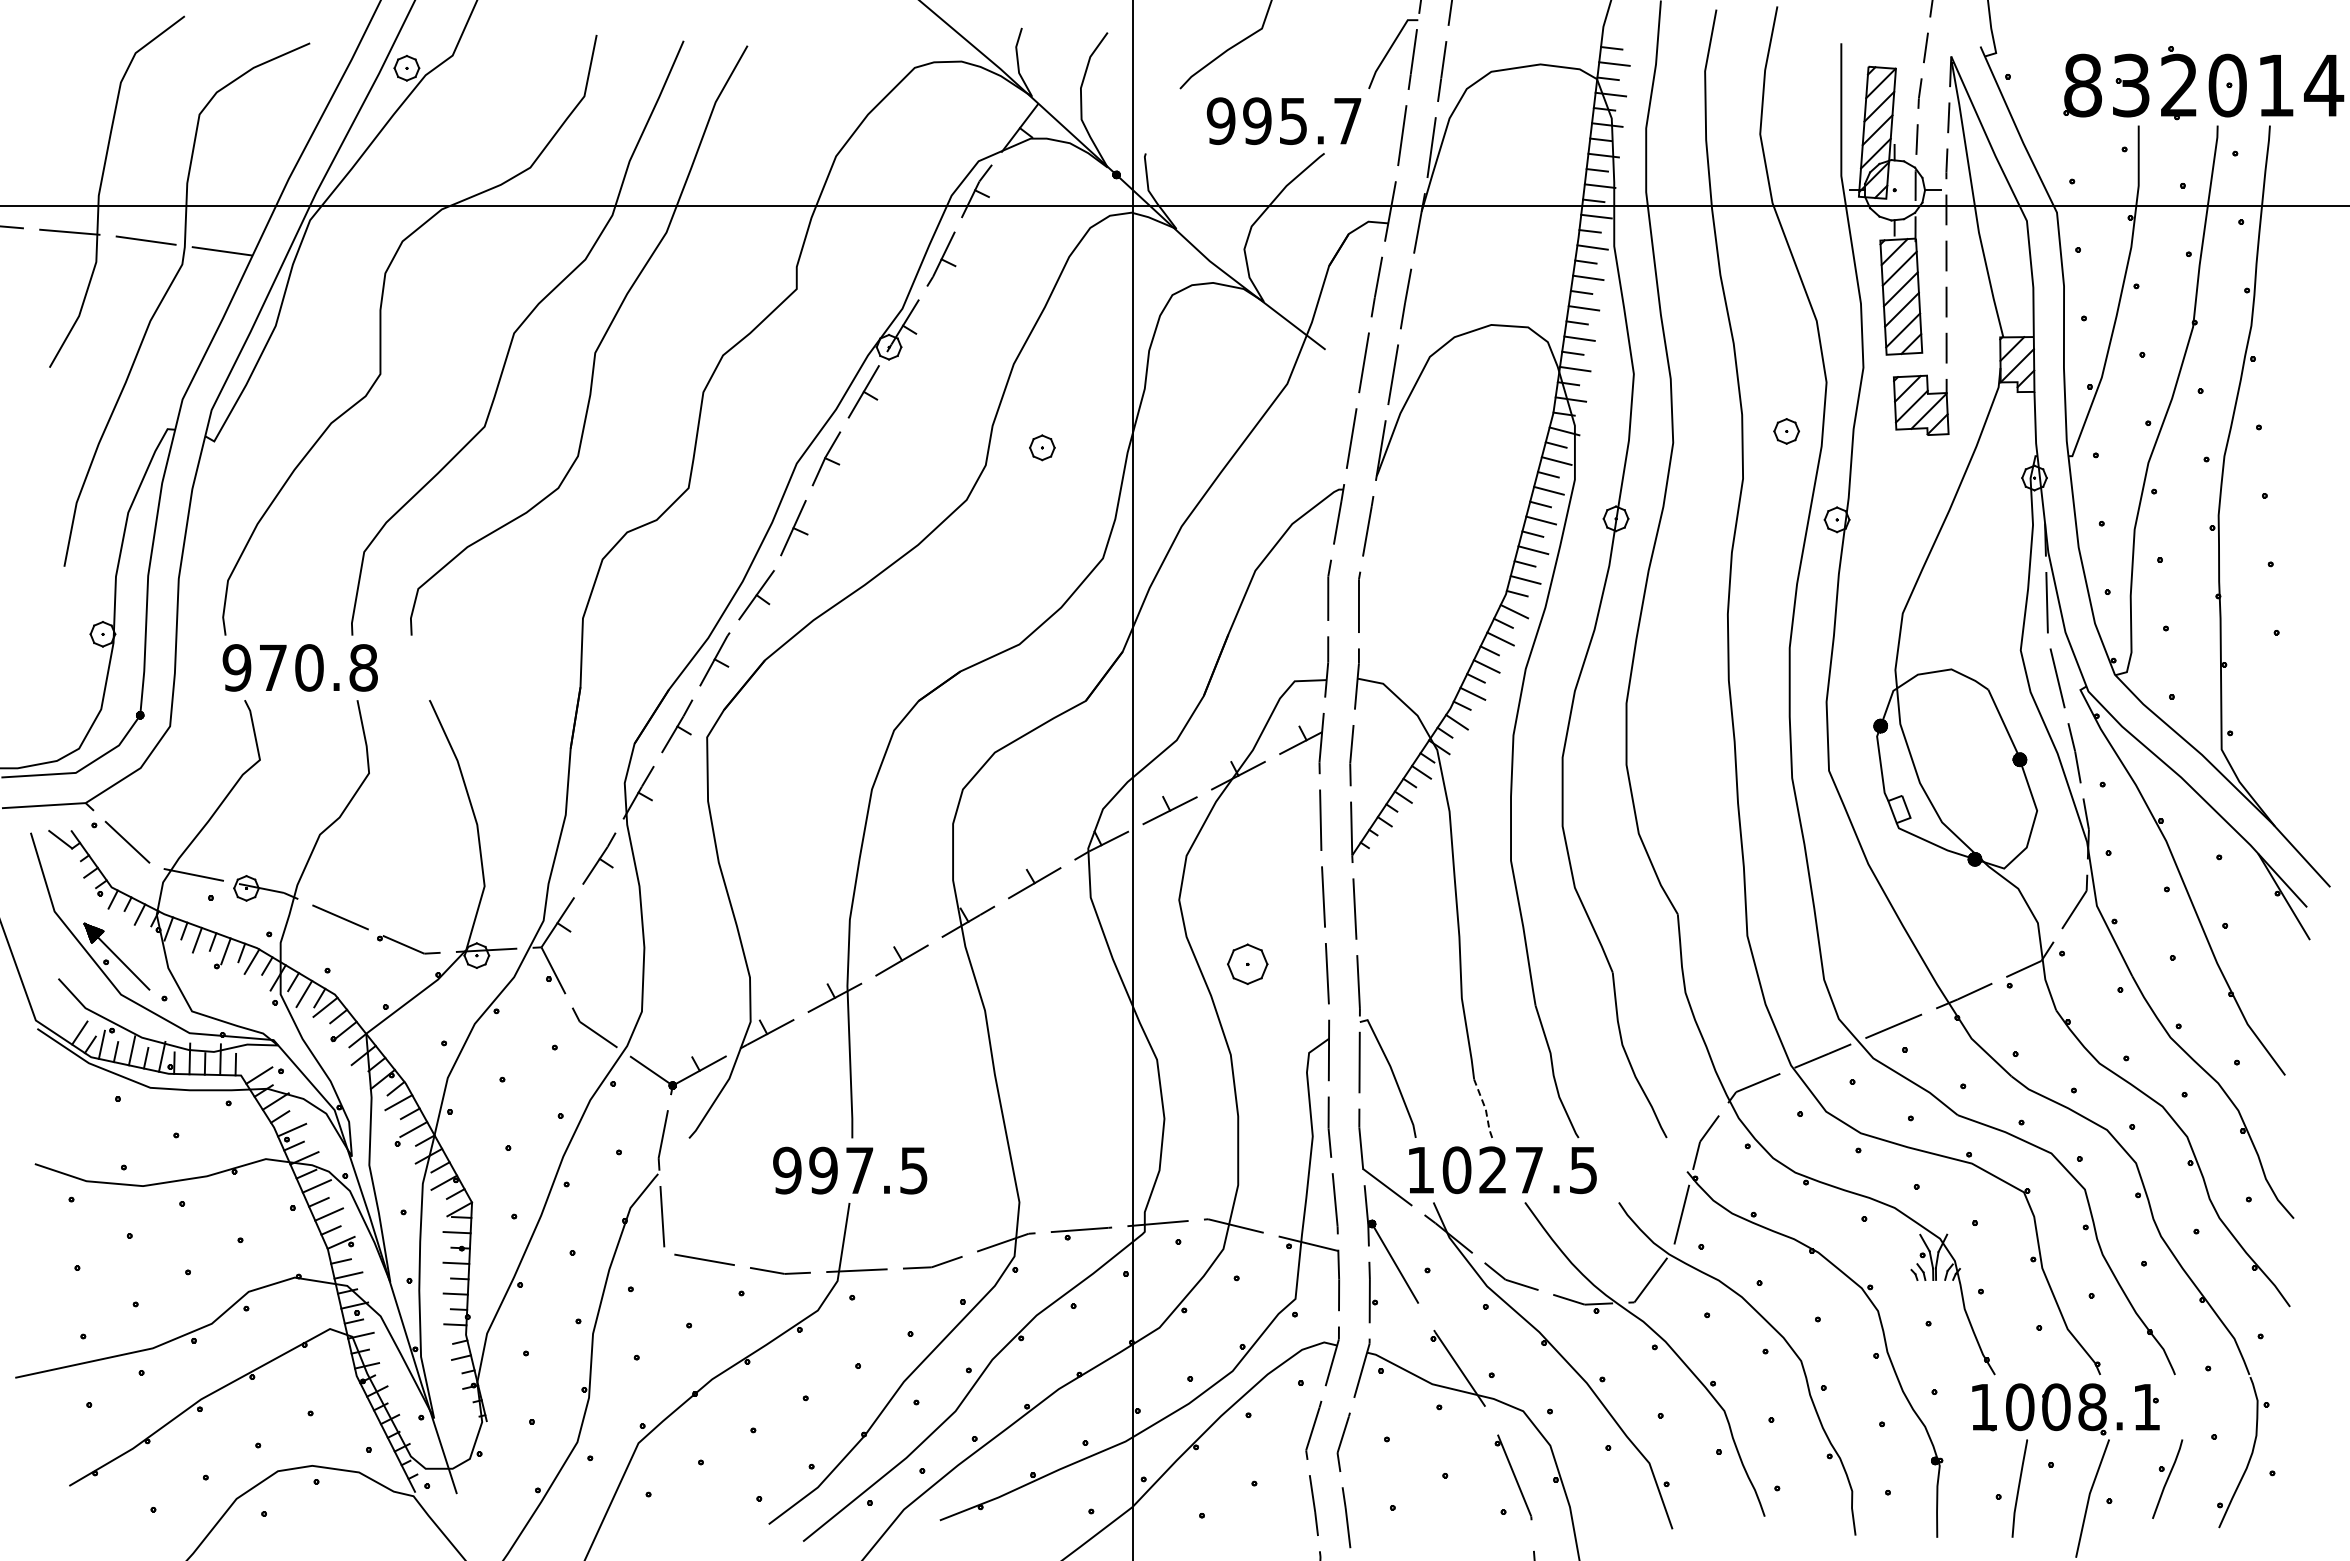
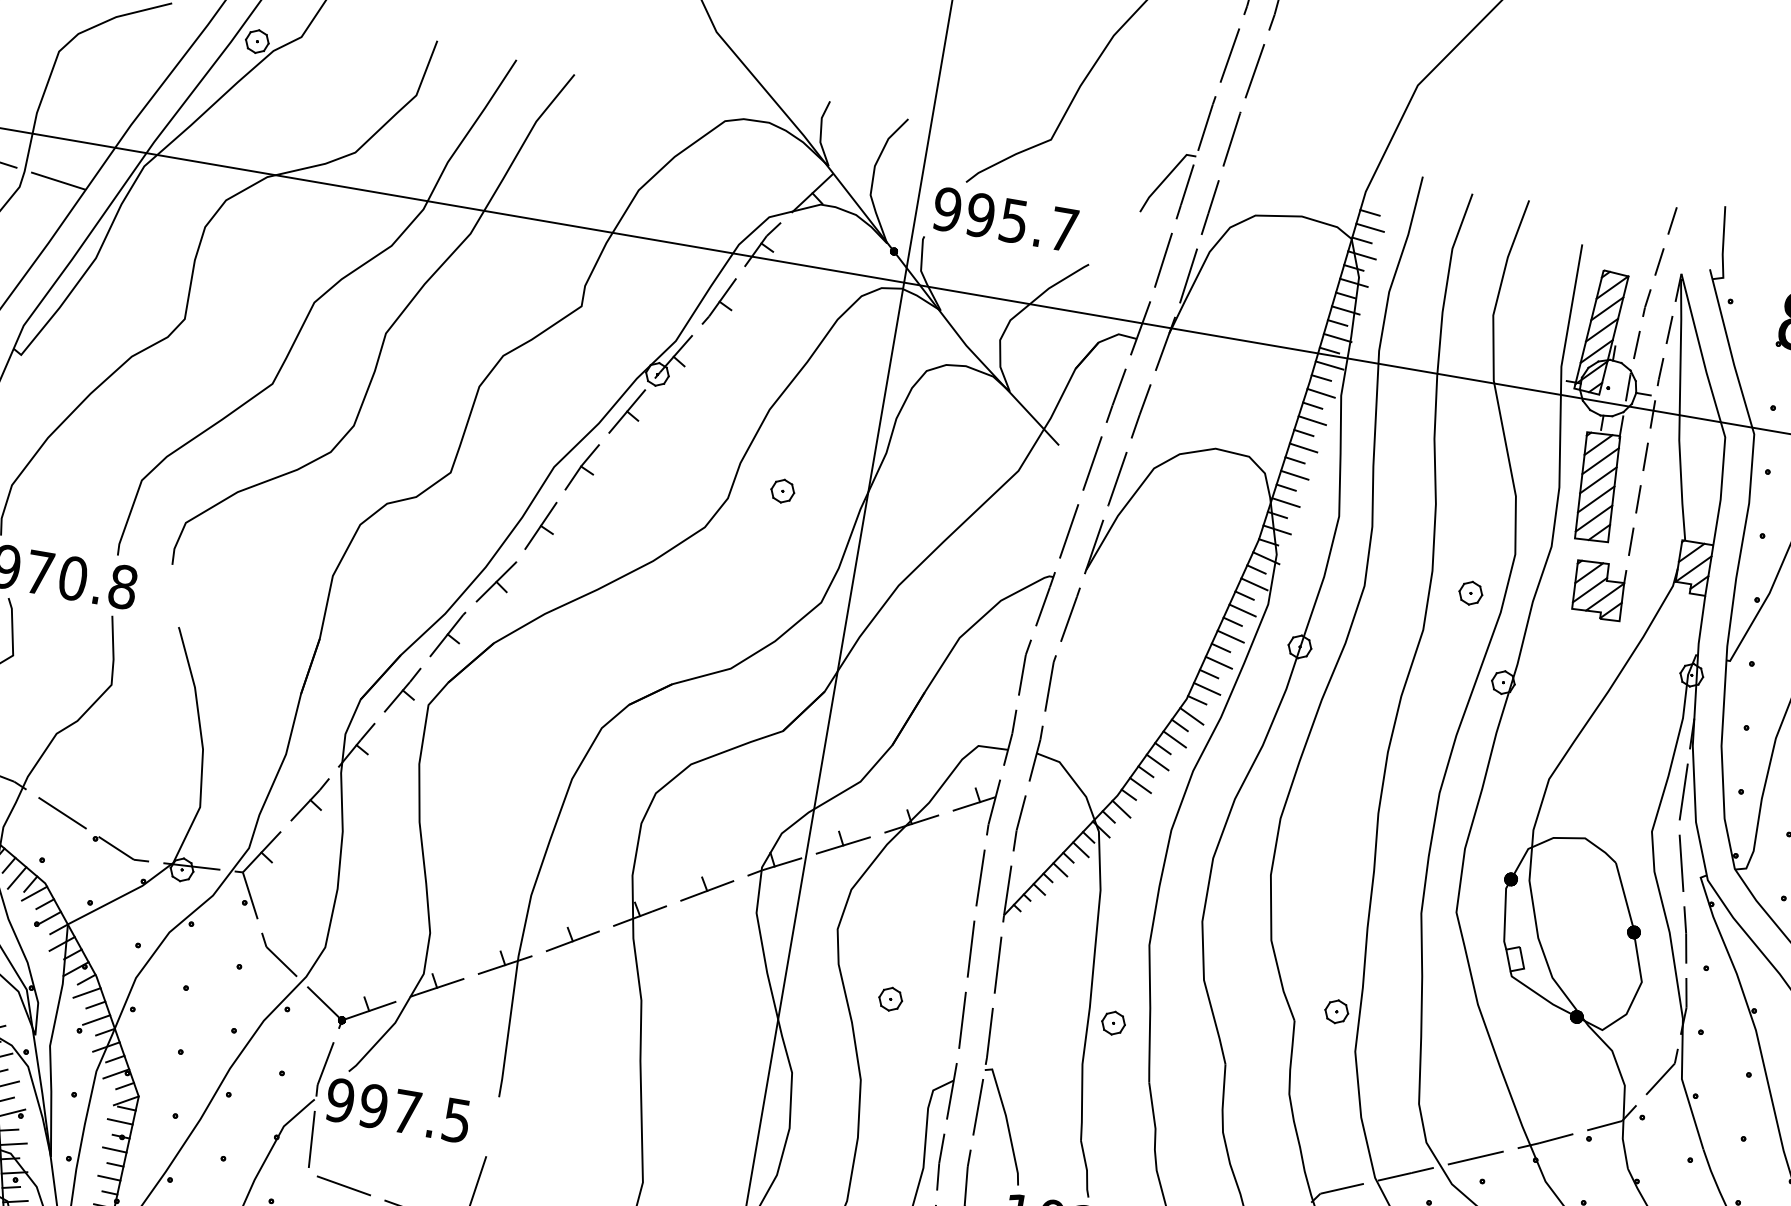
text: (1283, 120) -> (1004, 218), moved
part: (1720, 896) -> (1336, 1011), added
part: (1486, 949) -> (1112, 1023), added
part: (1247, 964) -> (890, 999), size x0.62
line: (1485, 1108) -> (1086, 1169), dashed -> solid
text: (850, 1170) -> (398, 1110), moved

